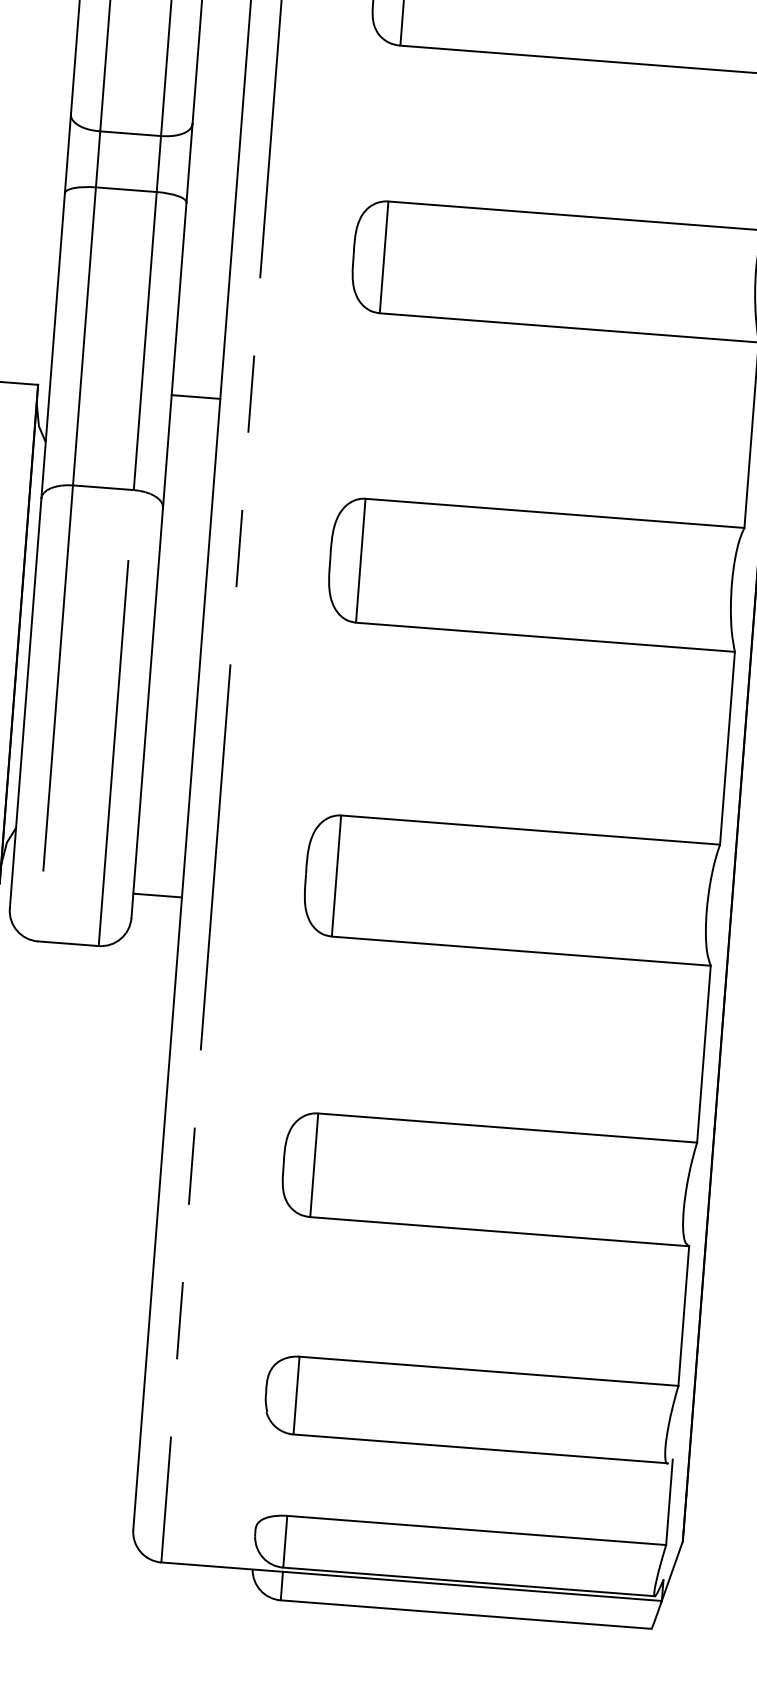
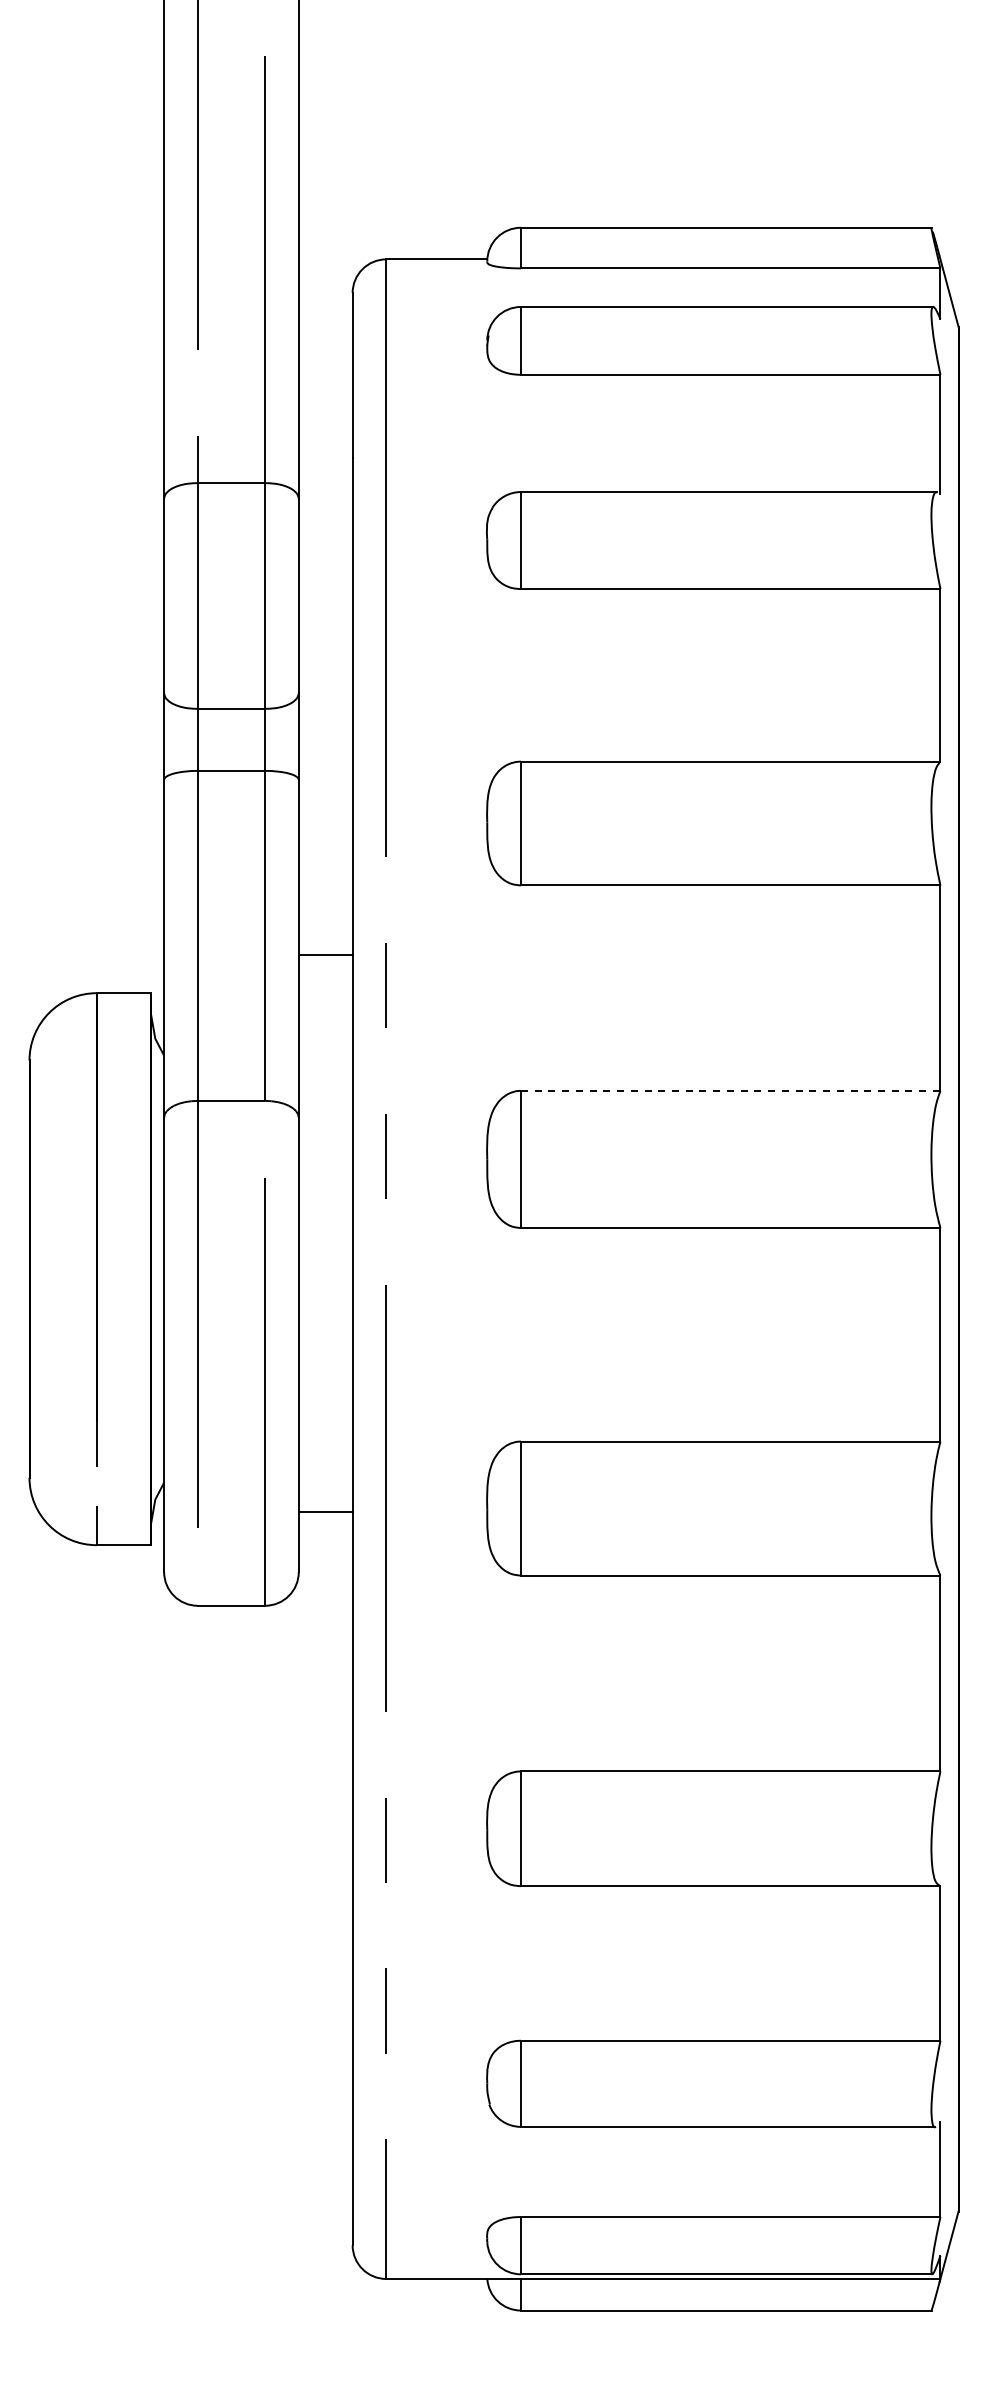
line: (195, 397) -> (325, 955), moved
line: (554, 513) -> (730, 1090), solid -> dashed
line: (157, 895) -> (325, 1512), moved

